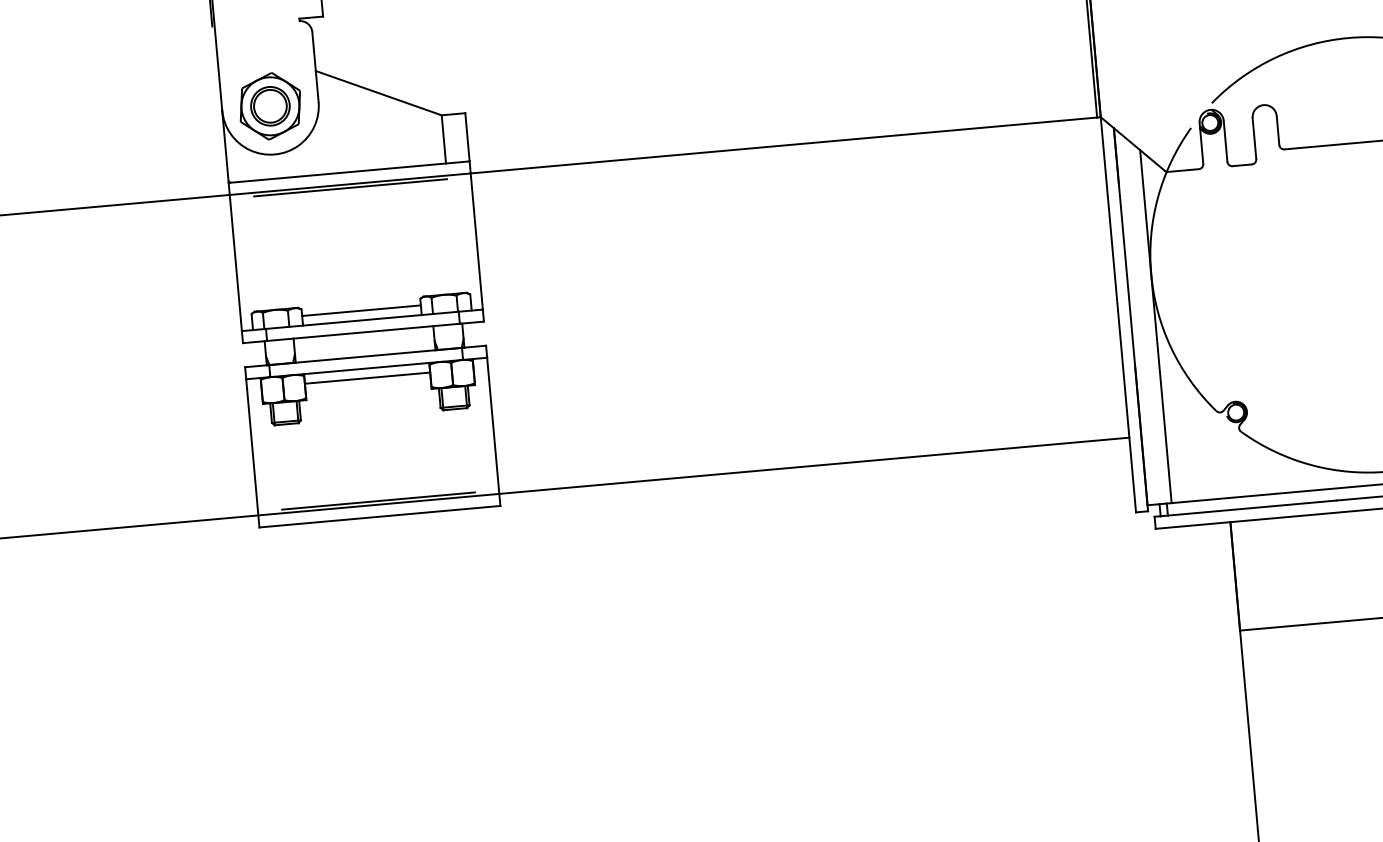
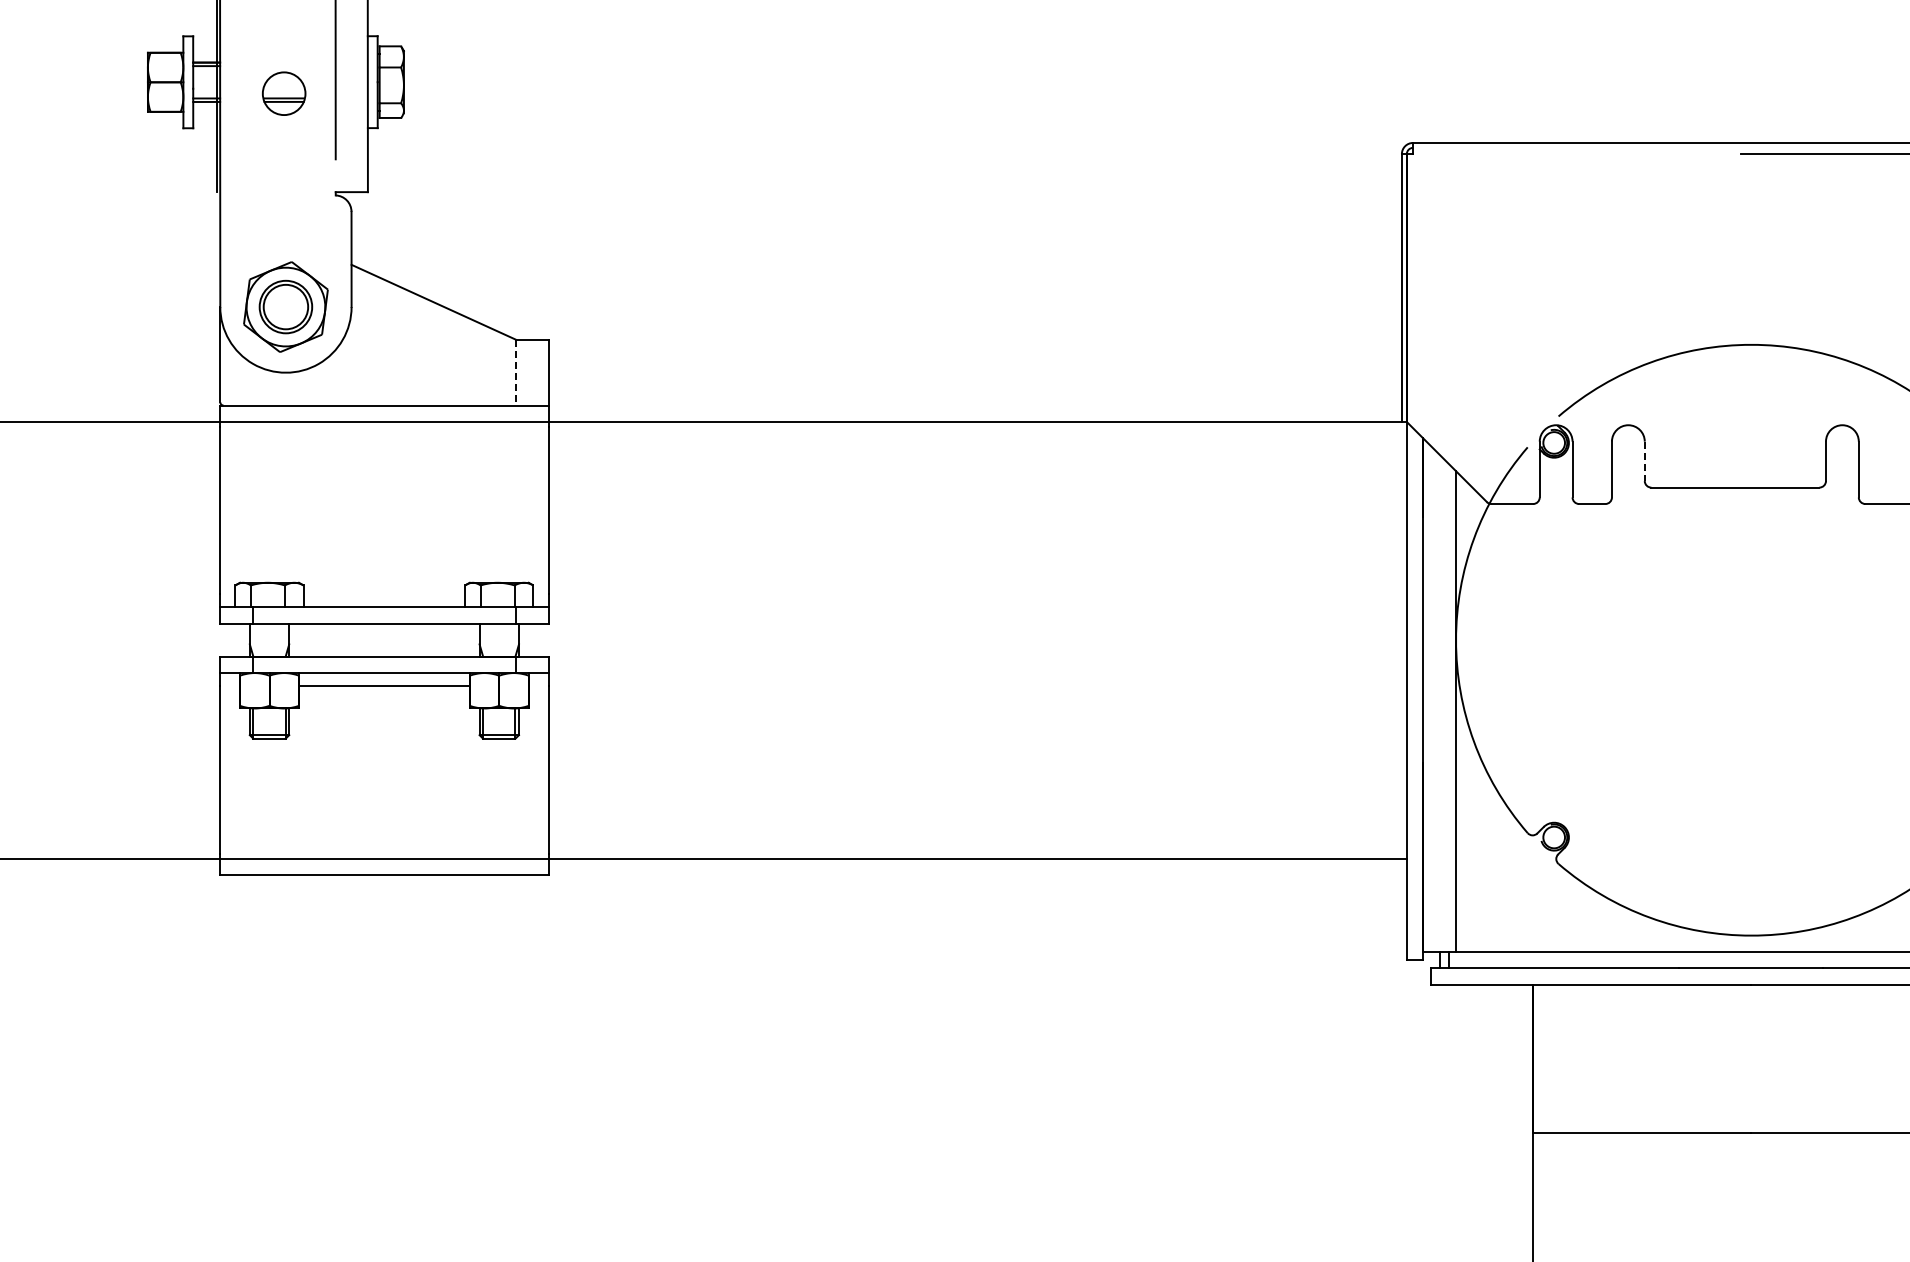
line: (1277, 130) -> (1644, 461), solid -> dashed
line: (443, 139) -> (516, 372), solid -> dashed
line: (350, 187) -> (384, 426), removed
line: (361, 310) -> (384, 594), removed
line: (378, 500) -> (384, 853), removed

